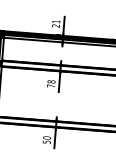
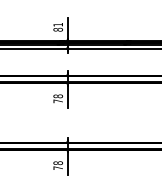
text: (56, 25) -> (58, 29), 21 -> 81
text: (47, 139) -> (58, 165), 50 -> 78

